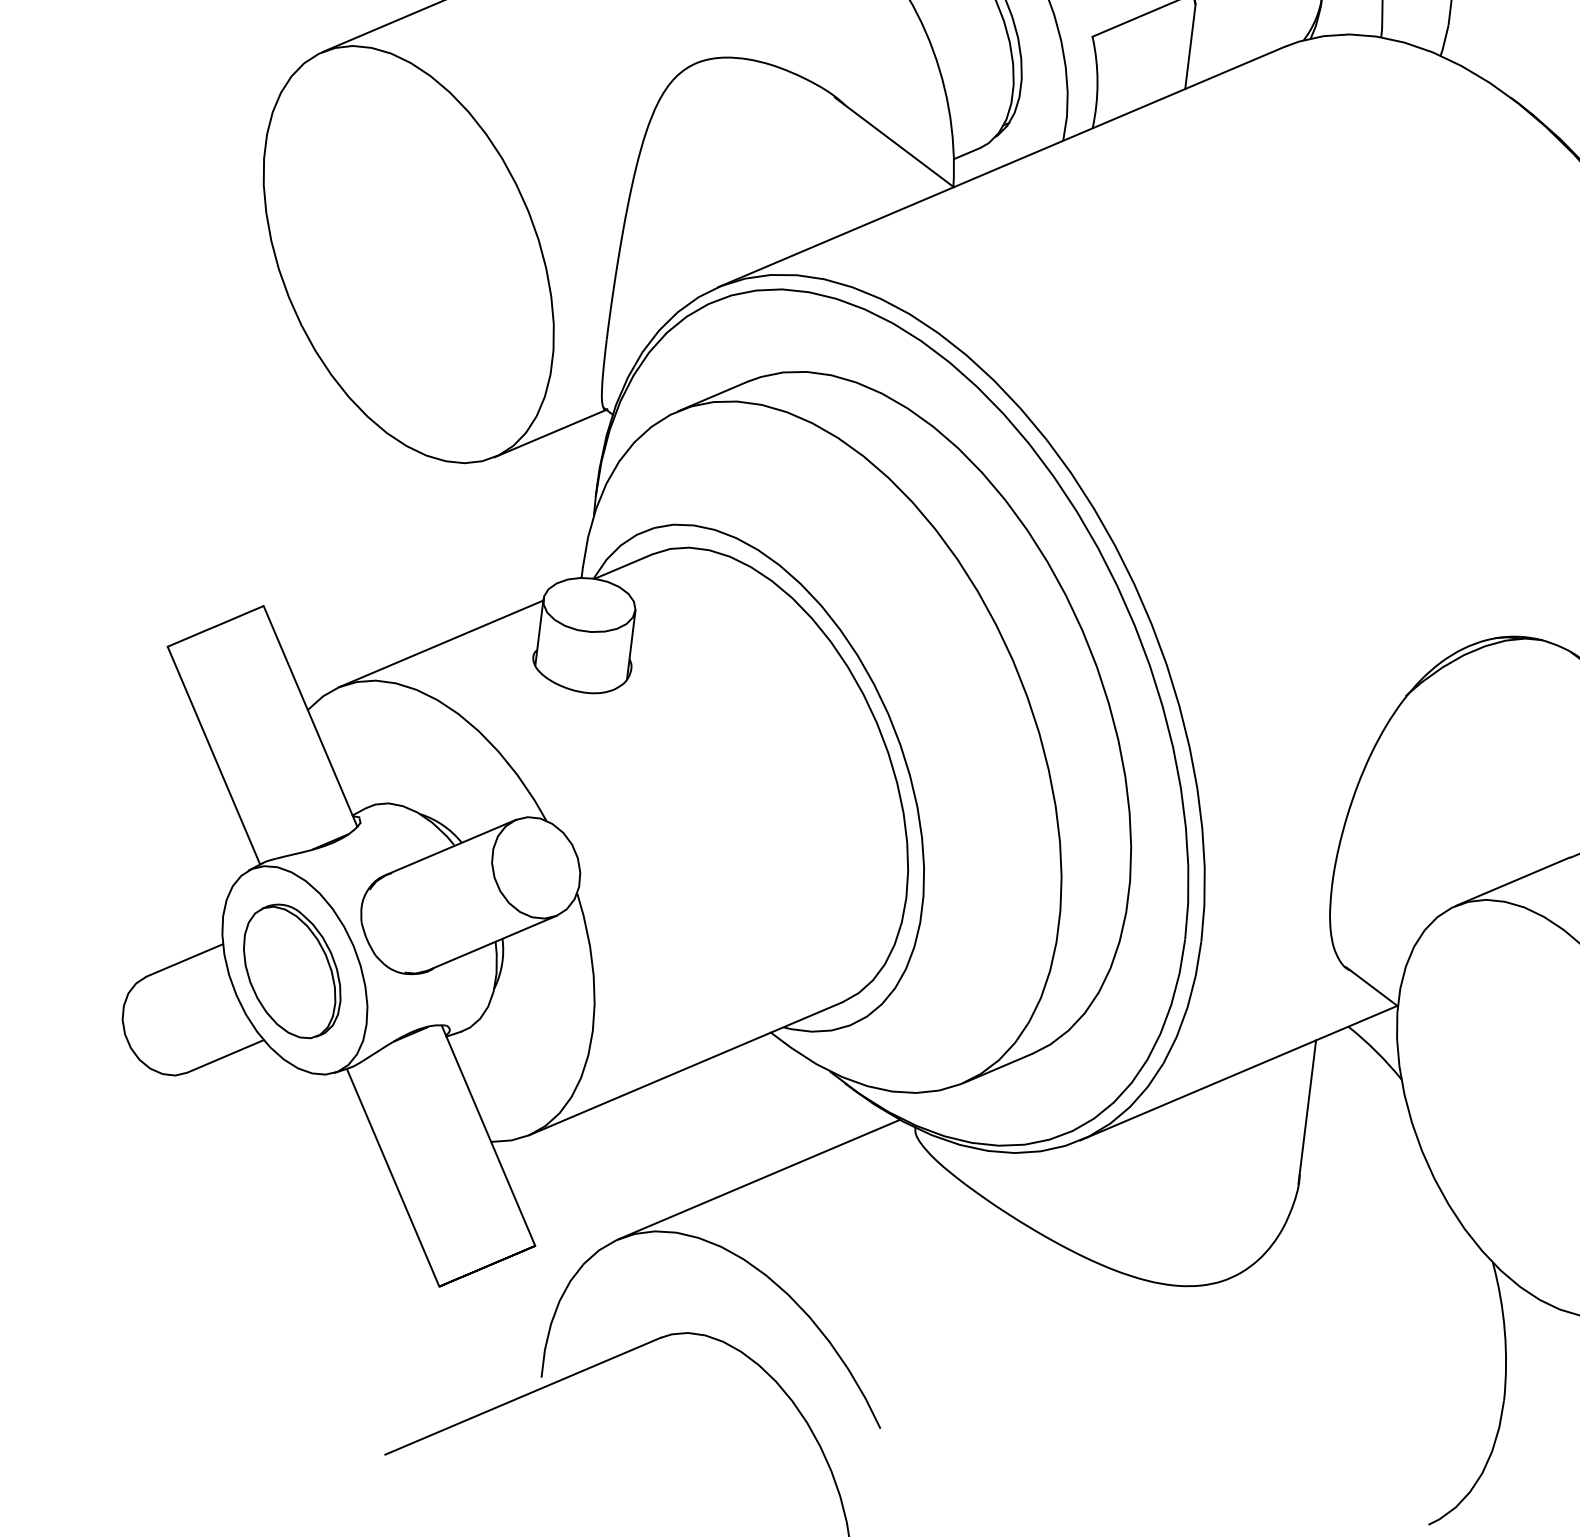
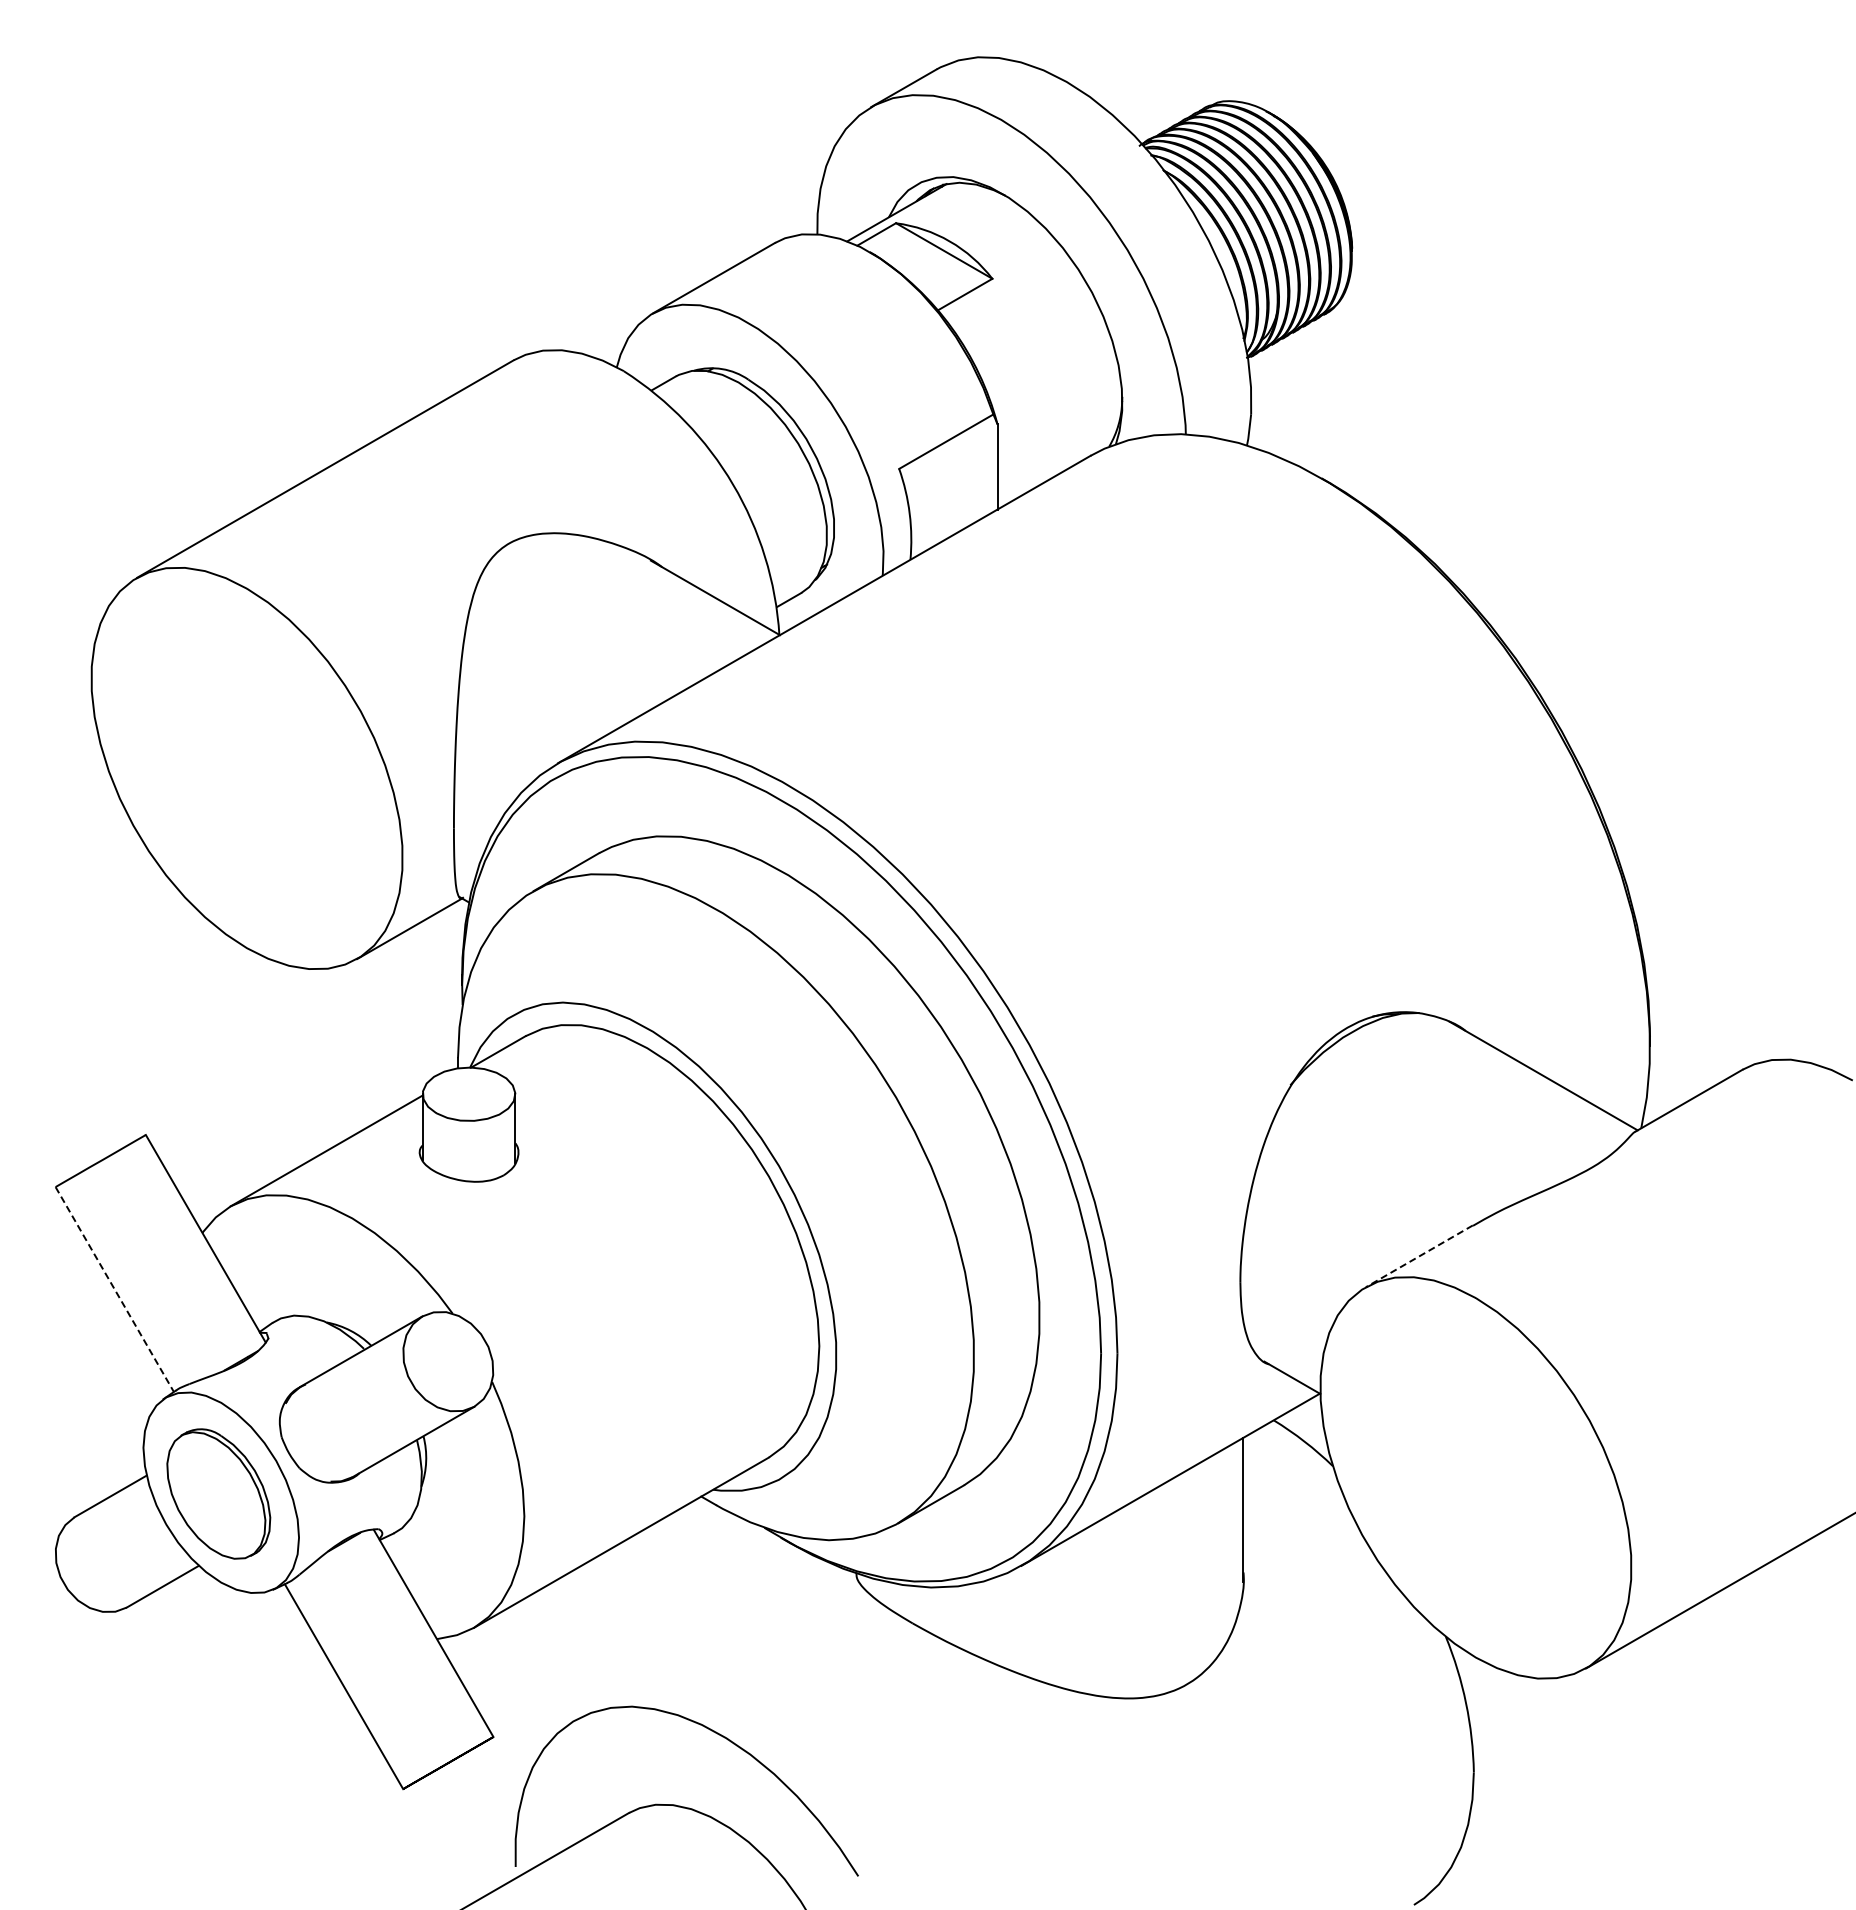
line: (214, 755) -> (115, 1289), solid -> dashed
line: (1512, 881) -> (1419, 1256), solid -> dashed
line: (759, 1179) -> (707, 1643), removed

